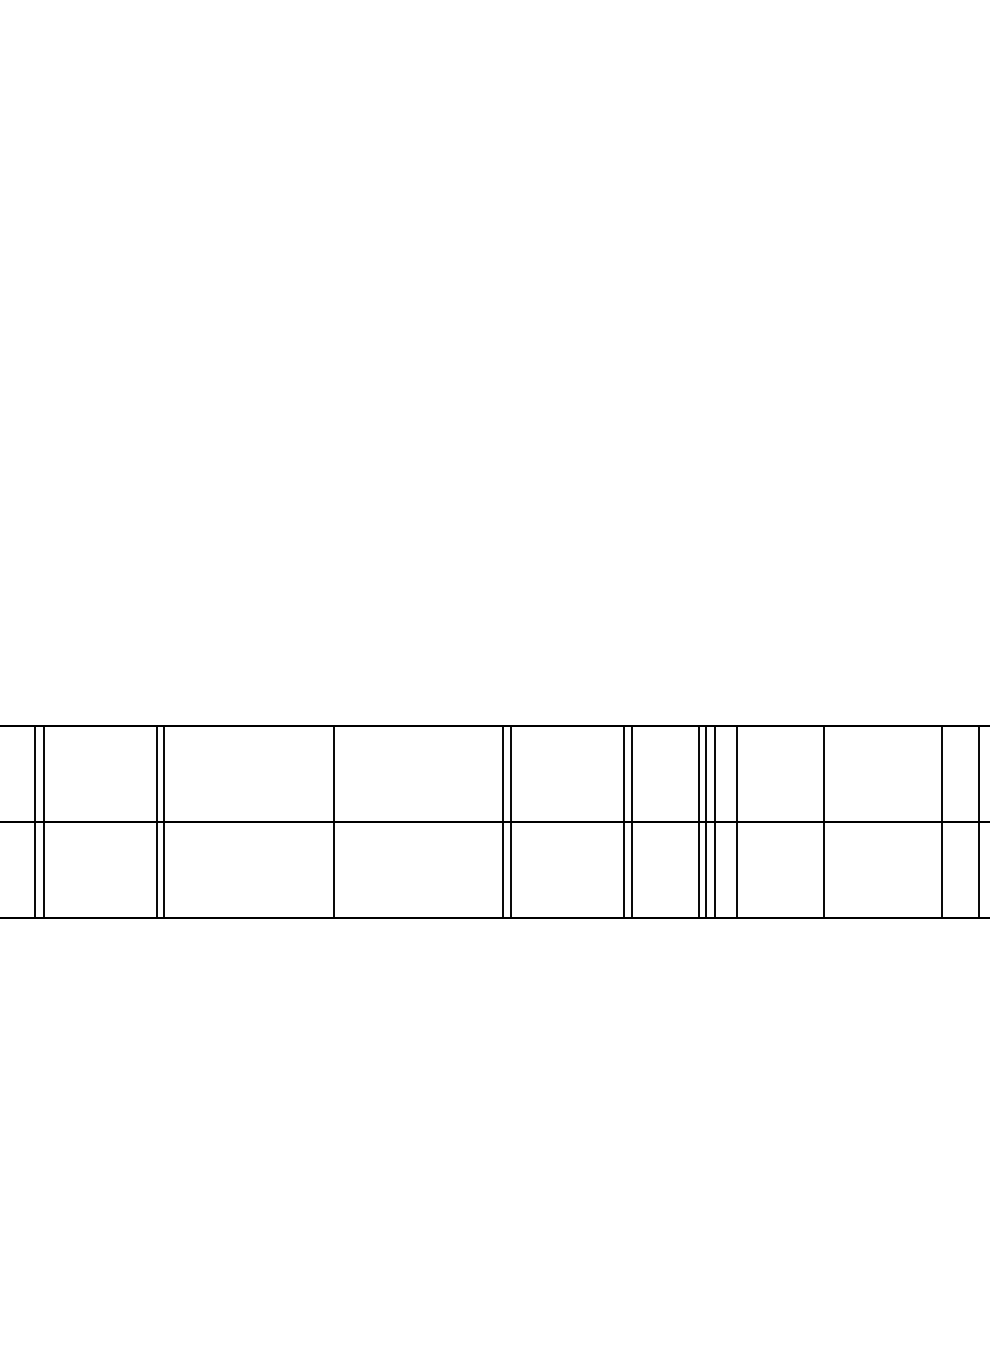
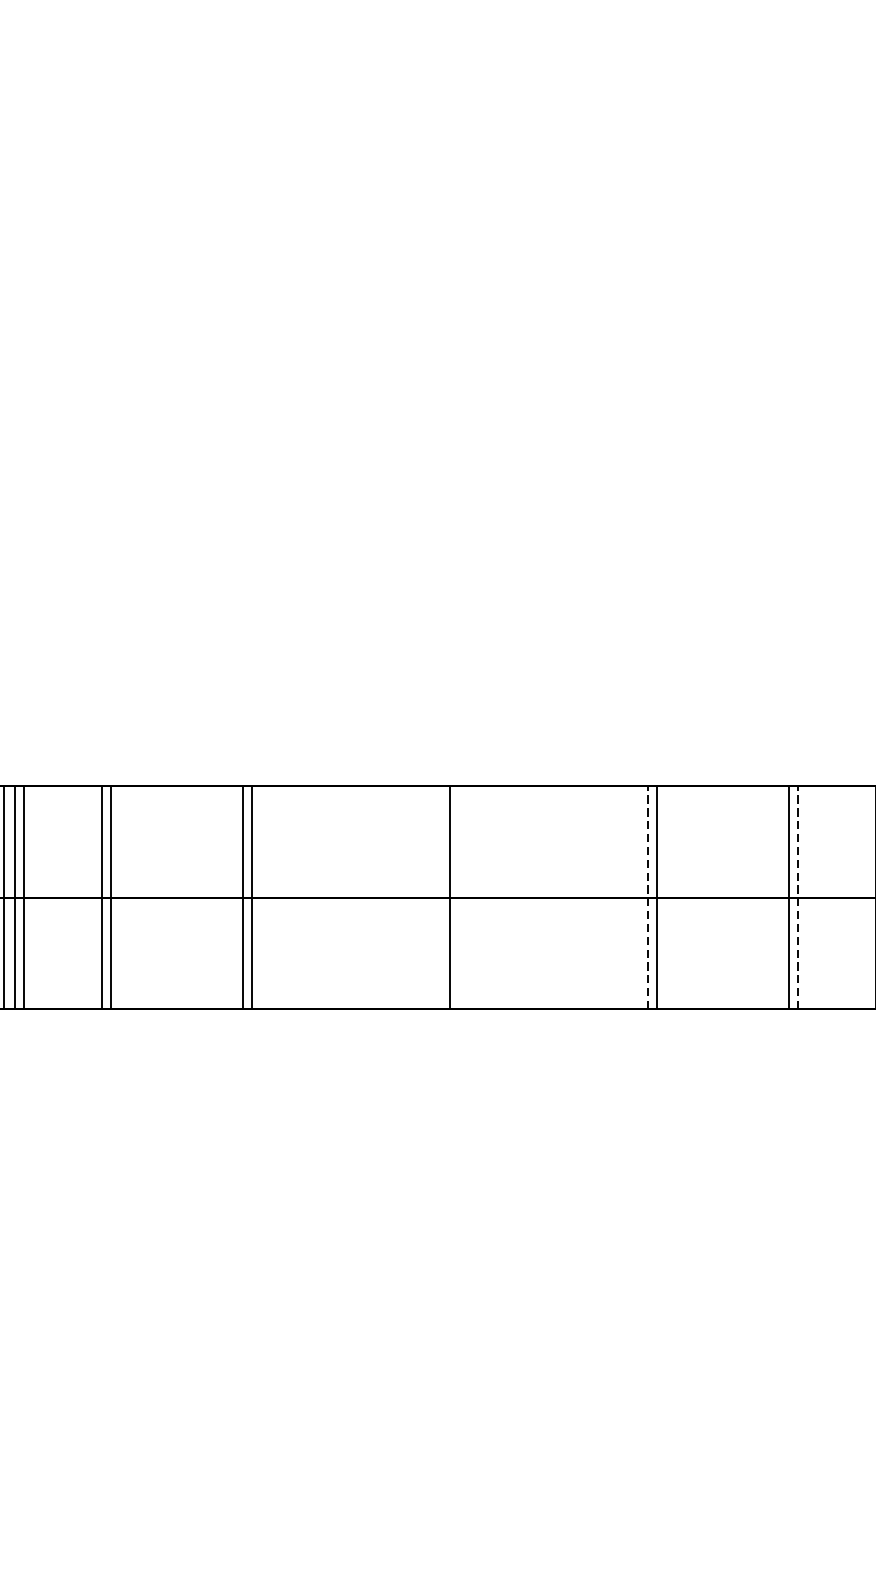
line: (503, 822) -> (648, 898), solid -> dashed
line: (632, 822) -> (798, 898), solid -> dashed

